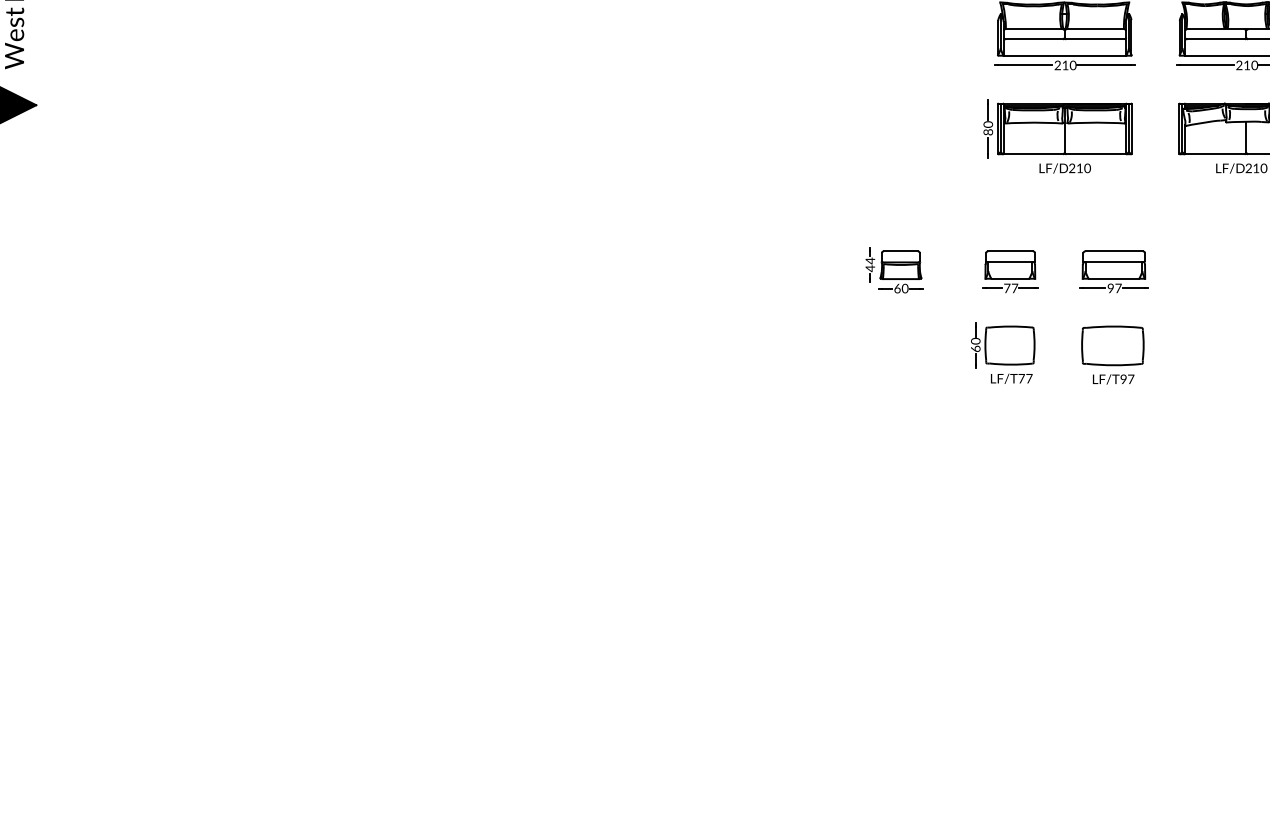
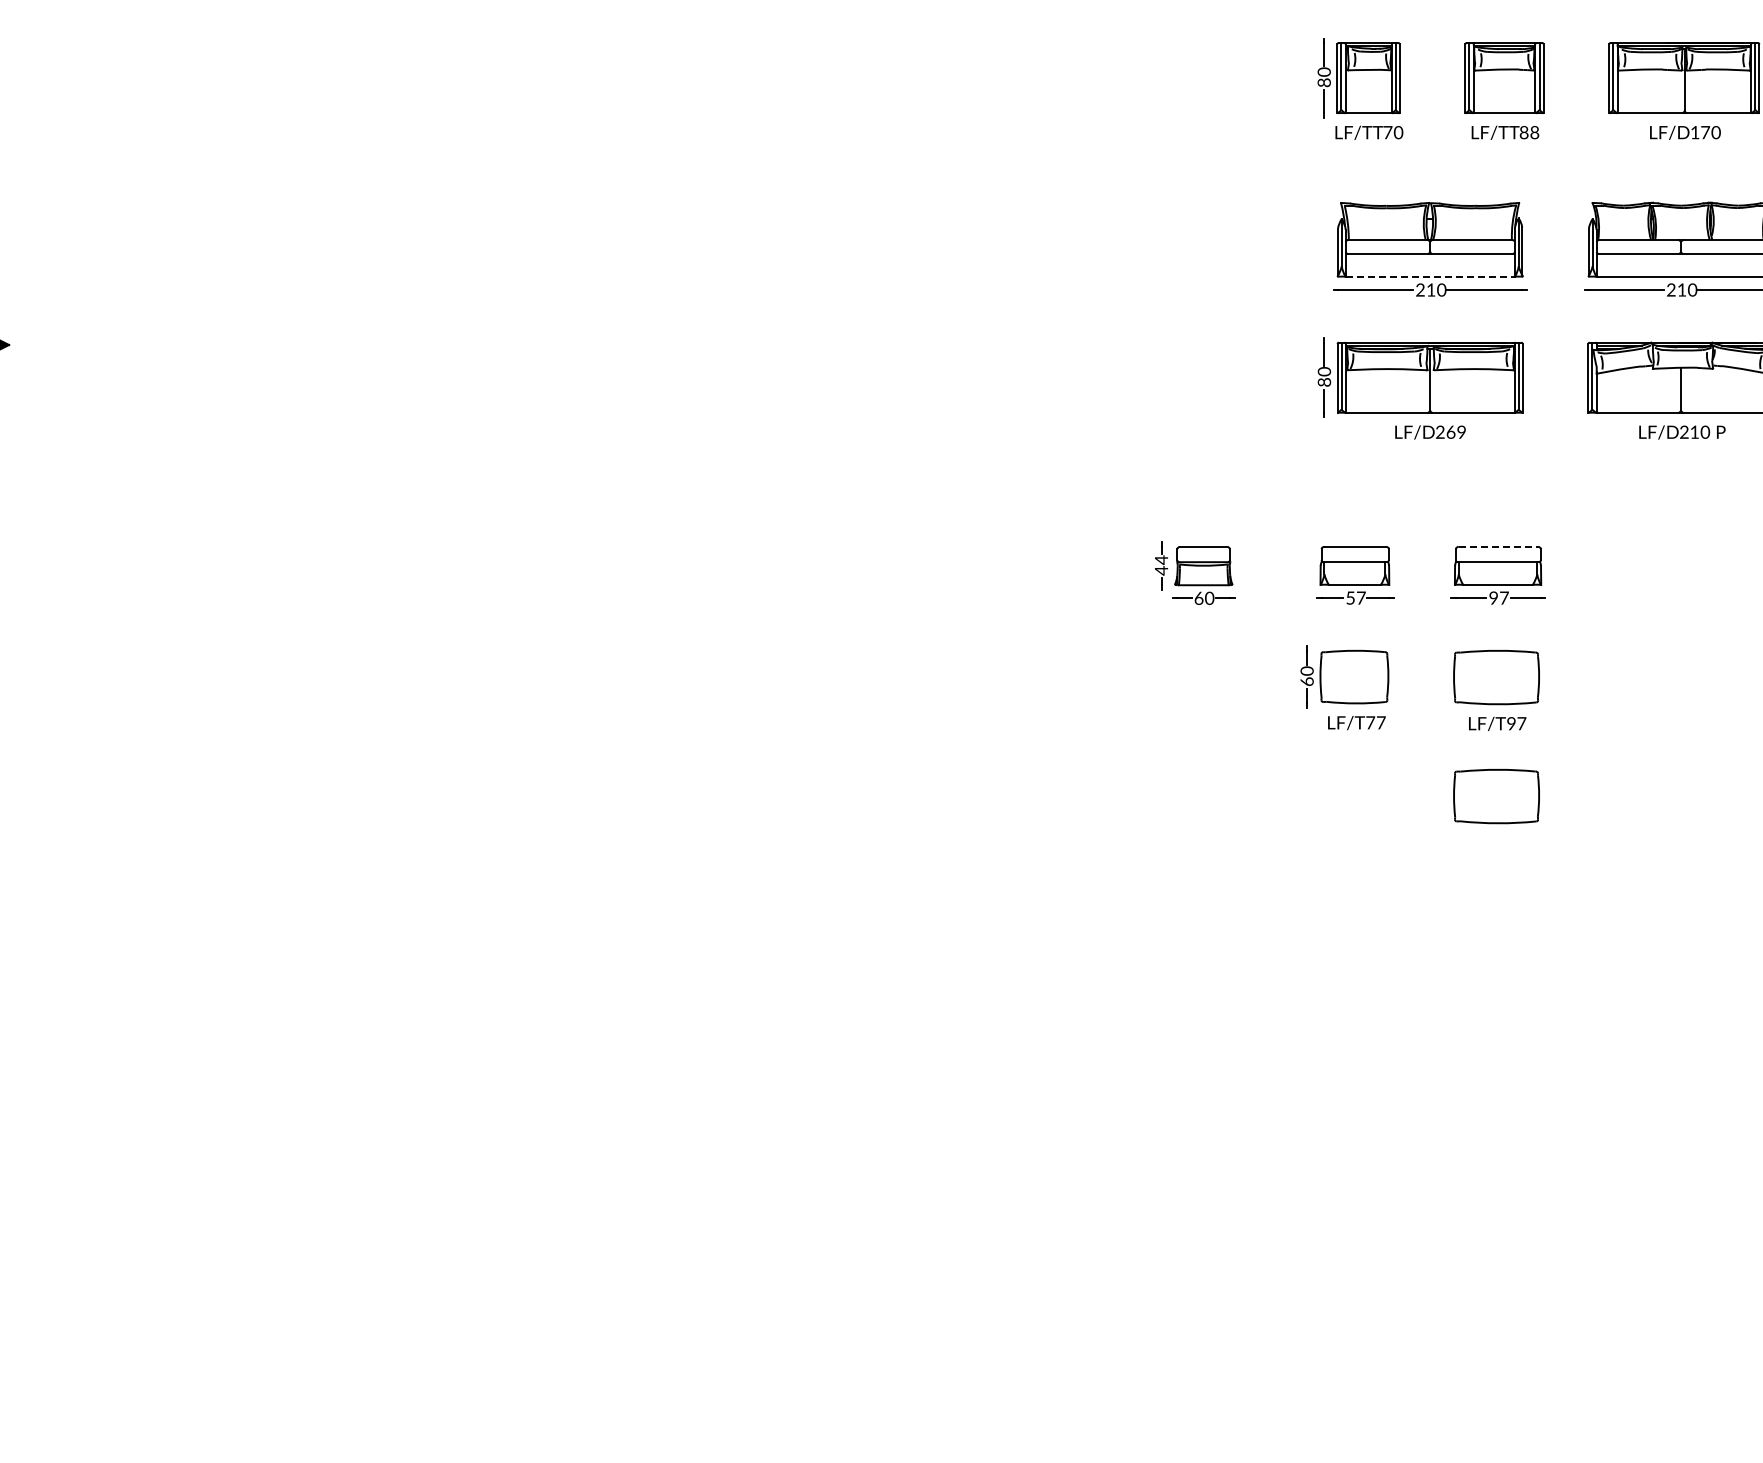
line: (1065, 55) -> (1430, 276), solid -> dashed
text: (1083, 167) -> (1456, 431), 210 -> 269
line: (1114, 251) -> (1498, 546), solid -> dashed
text: (1007, 287) -> (1350, 597), 77 -> 57
part: (1112, 432) -> (1496, 796), added

